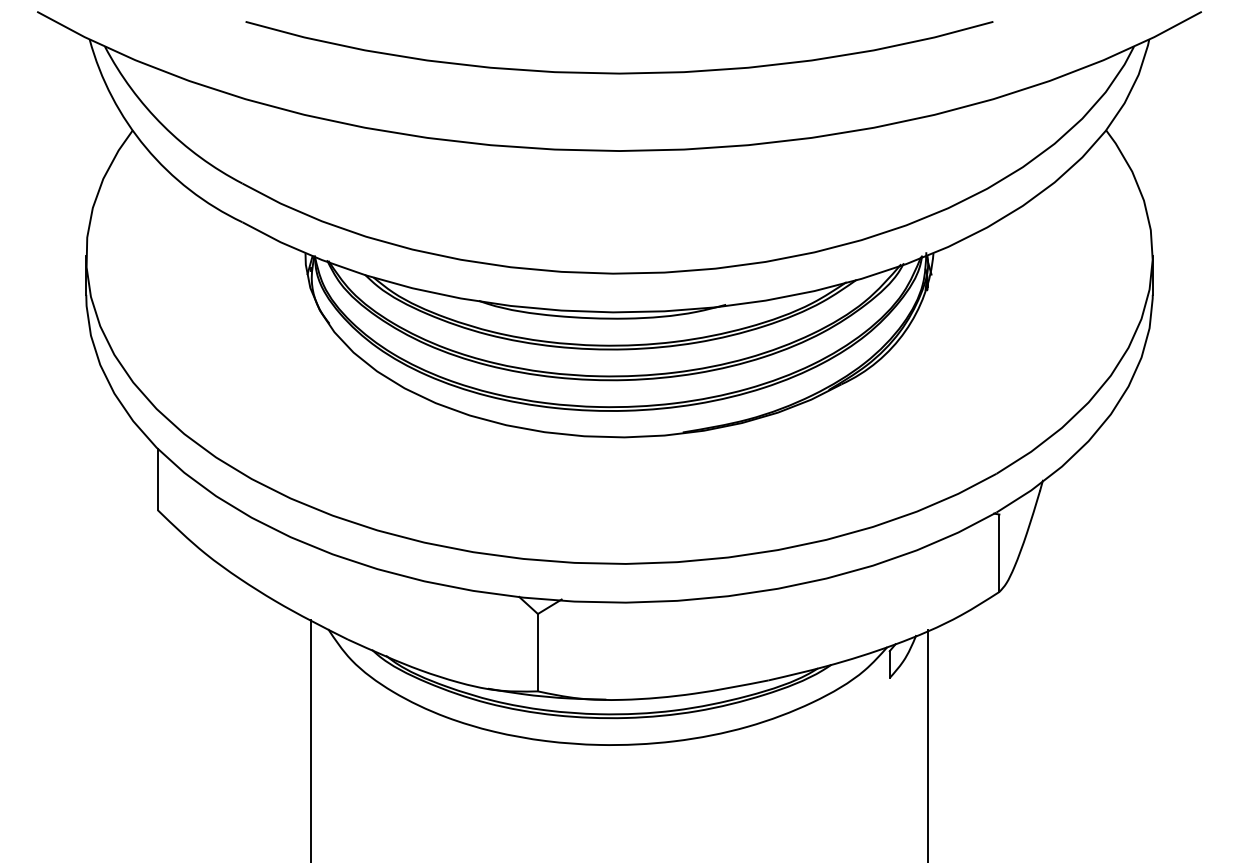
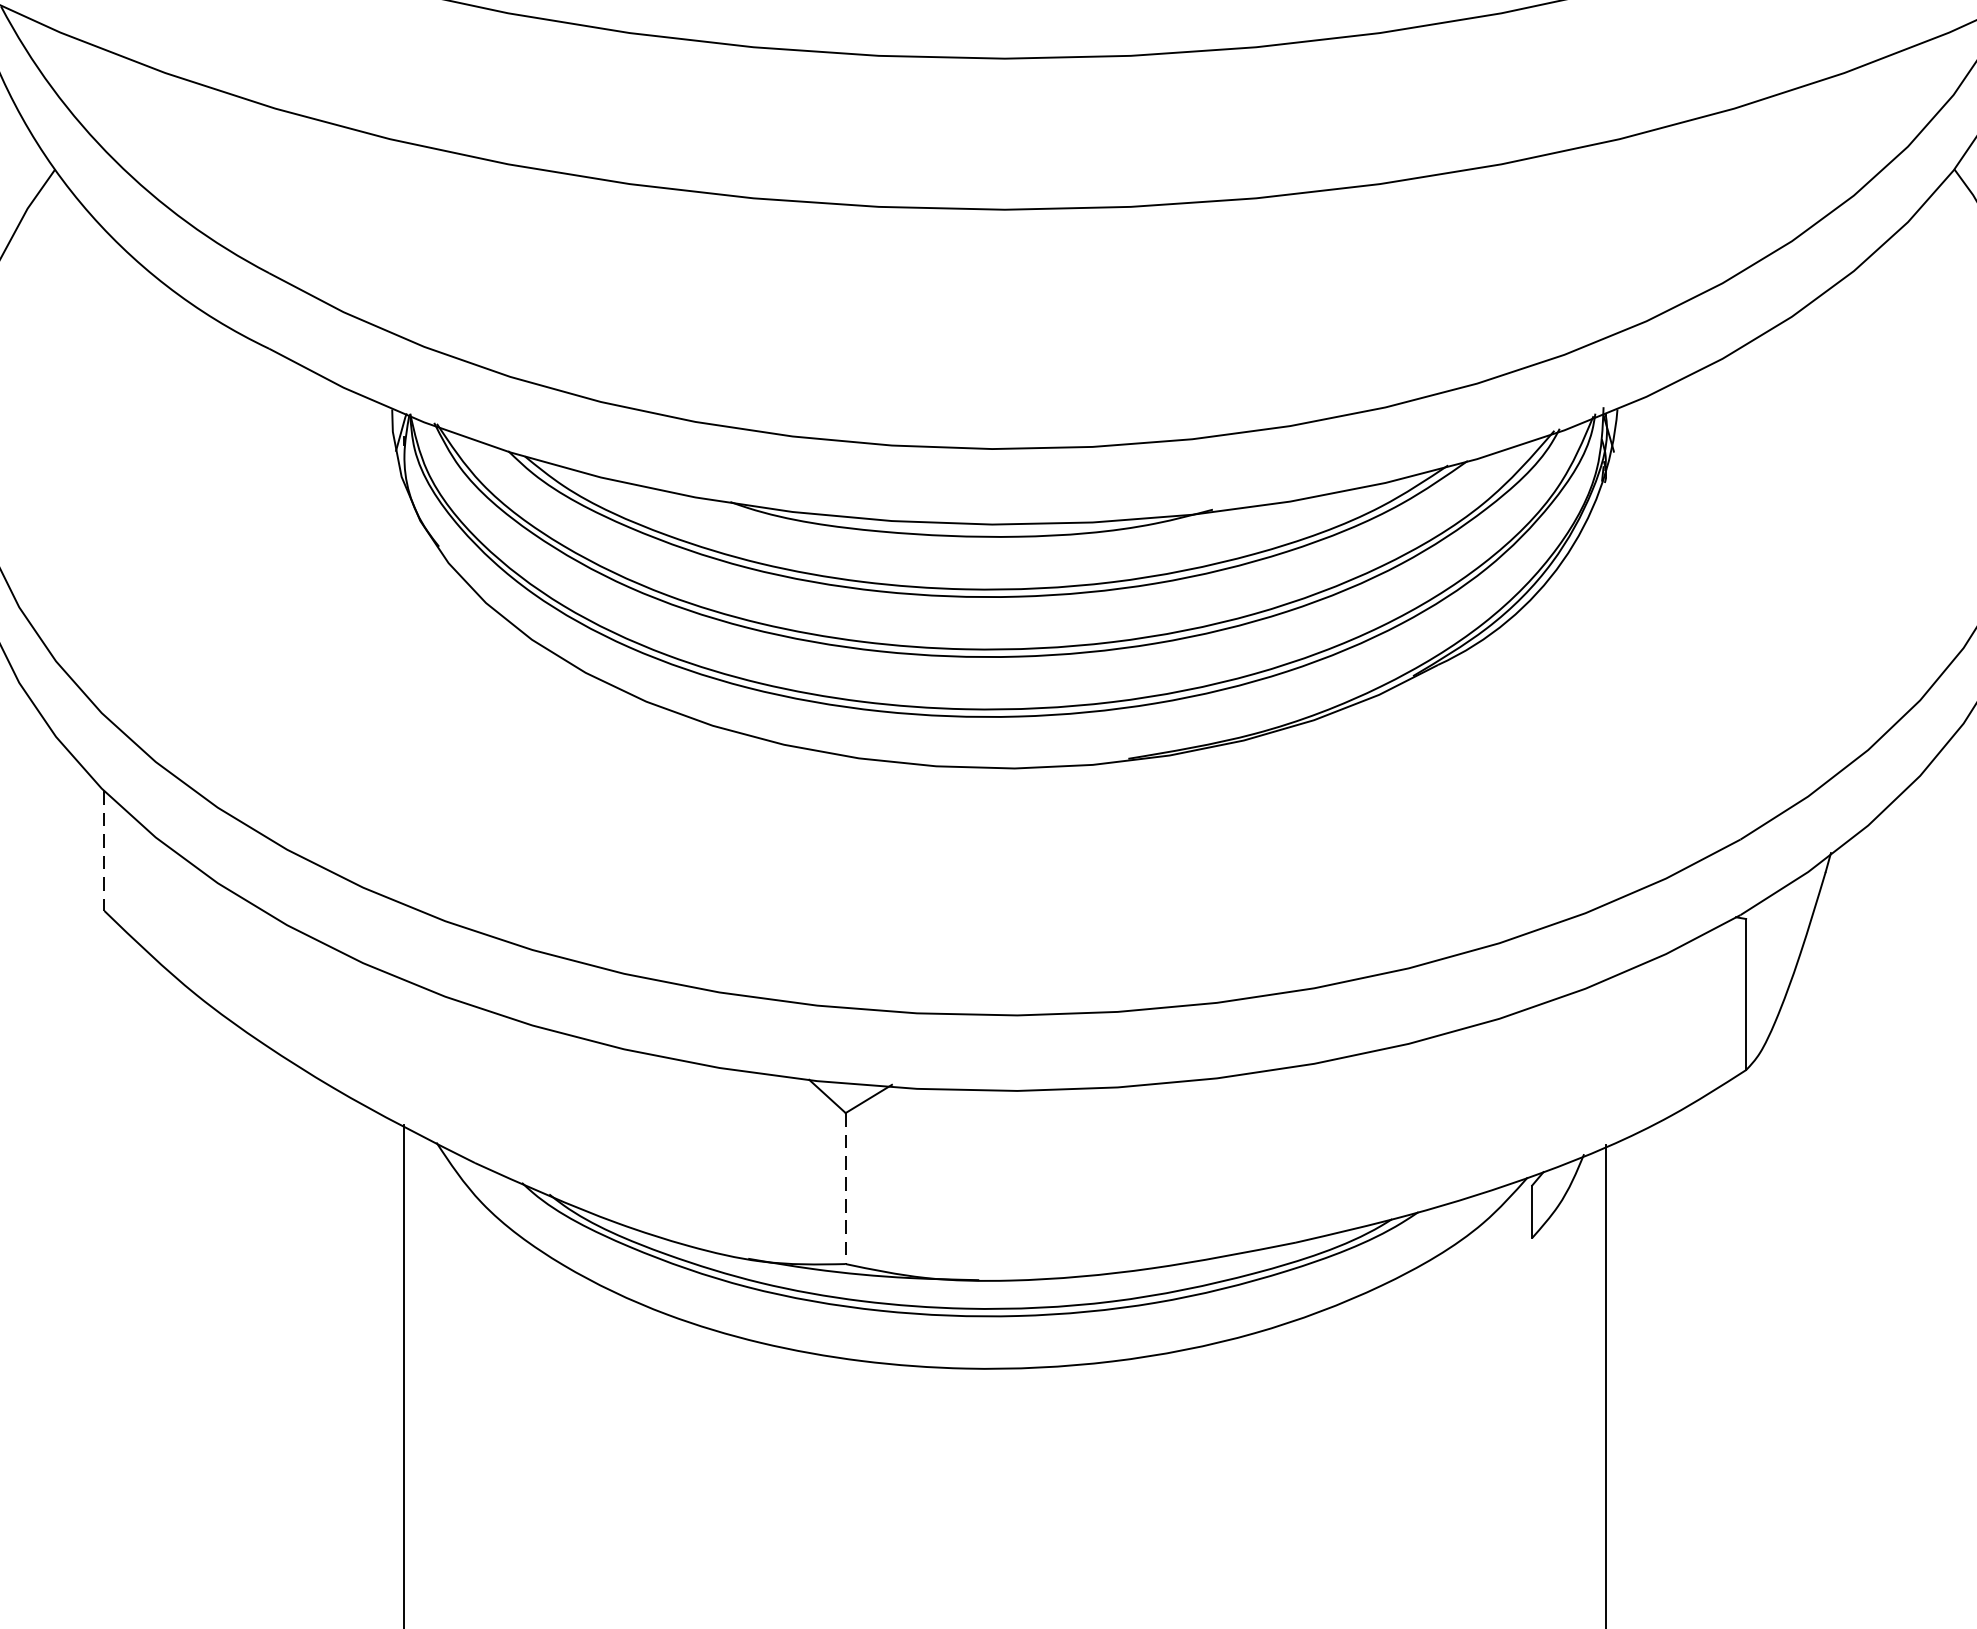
line: (158, 479) -> (105, 850), solid -> dashed
line: (537, 652) -> (844, 1188), solid -> dashed

